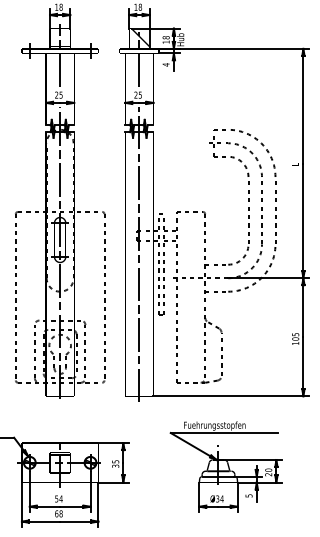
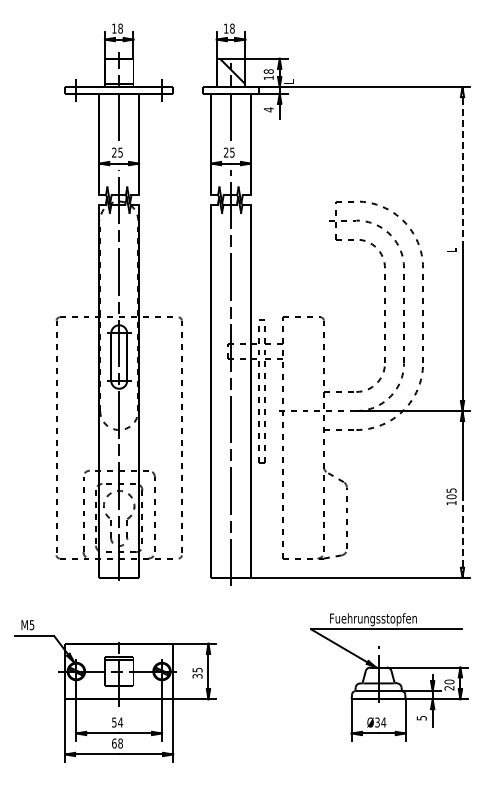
text: (180, 39) -> (289, 74), Hub -> L
line: (303, 106) -> (462, 168), solid -> dashed
line: (303, 366) -> (462, 535), solid -> dashed
part: (226, 467) -> (389, 677), moved

